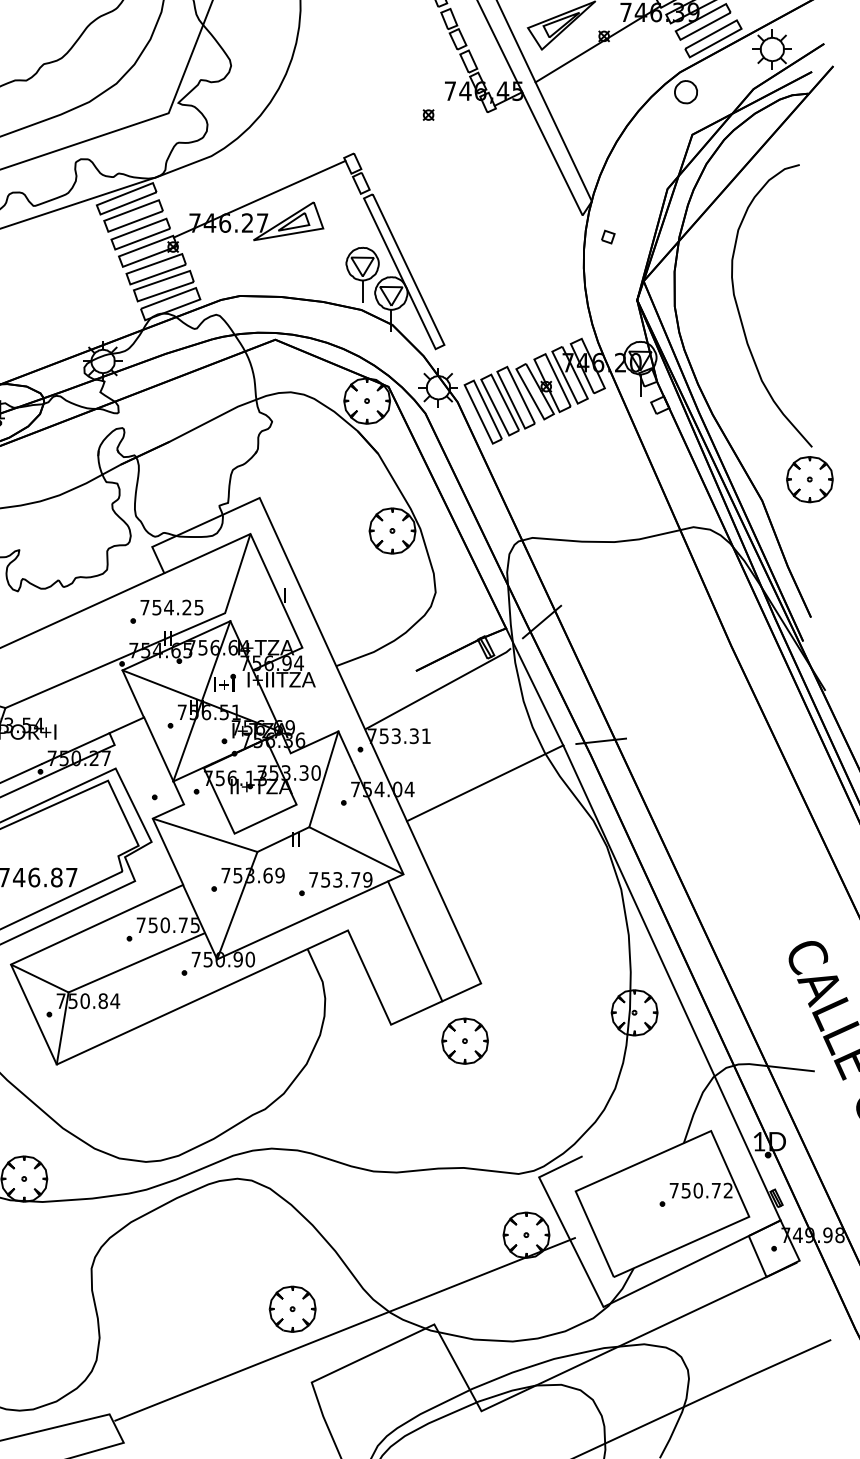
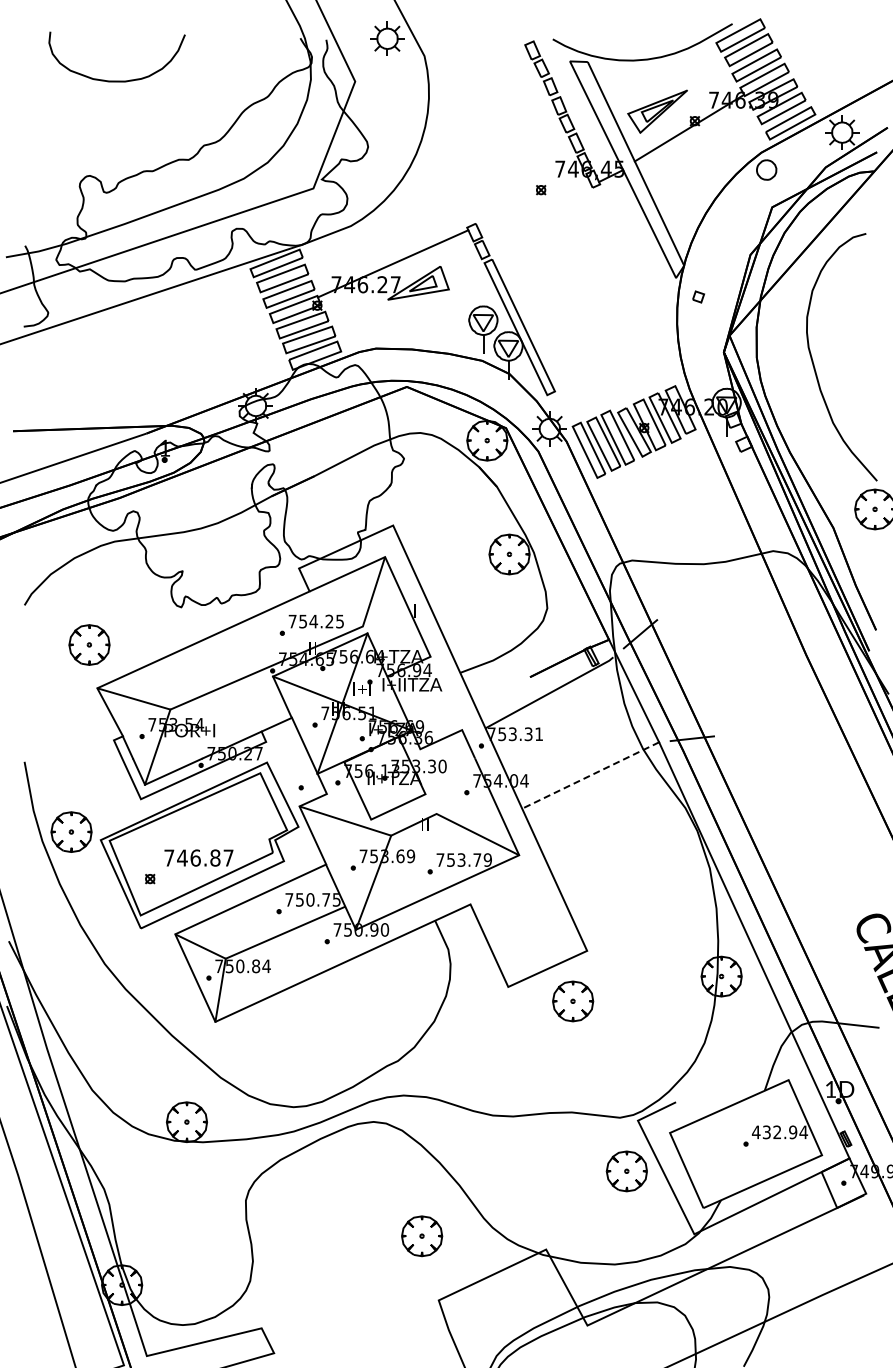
line: (323, 778) -> (449, 771), removed
line: (484, 783) -> (590, 775), solid -> dashed
line: (415, 940) -> (529, 913), removed
text: (701, 1190) -> (780, 1132), 750.72 -> 432.94
line: (344, 1328) -> (467, 1253), removed

